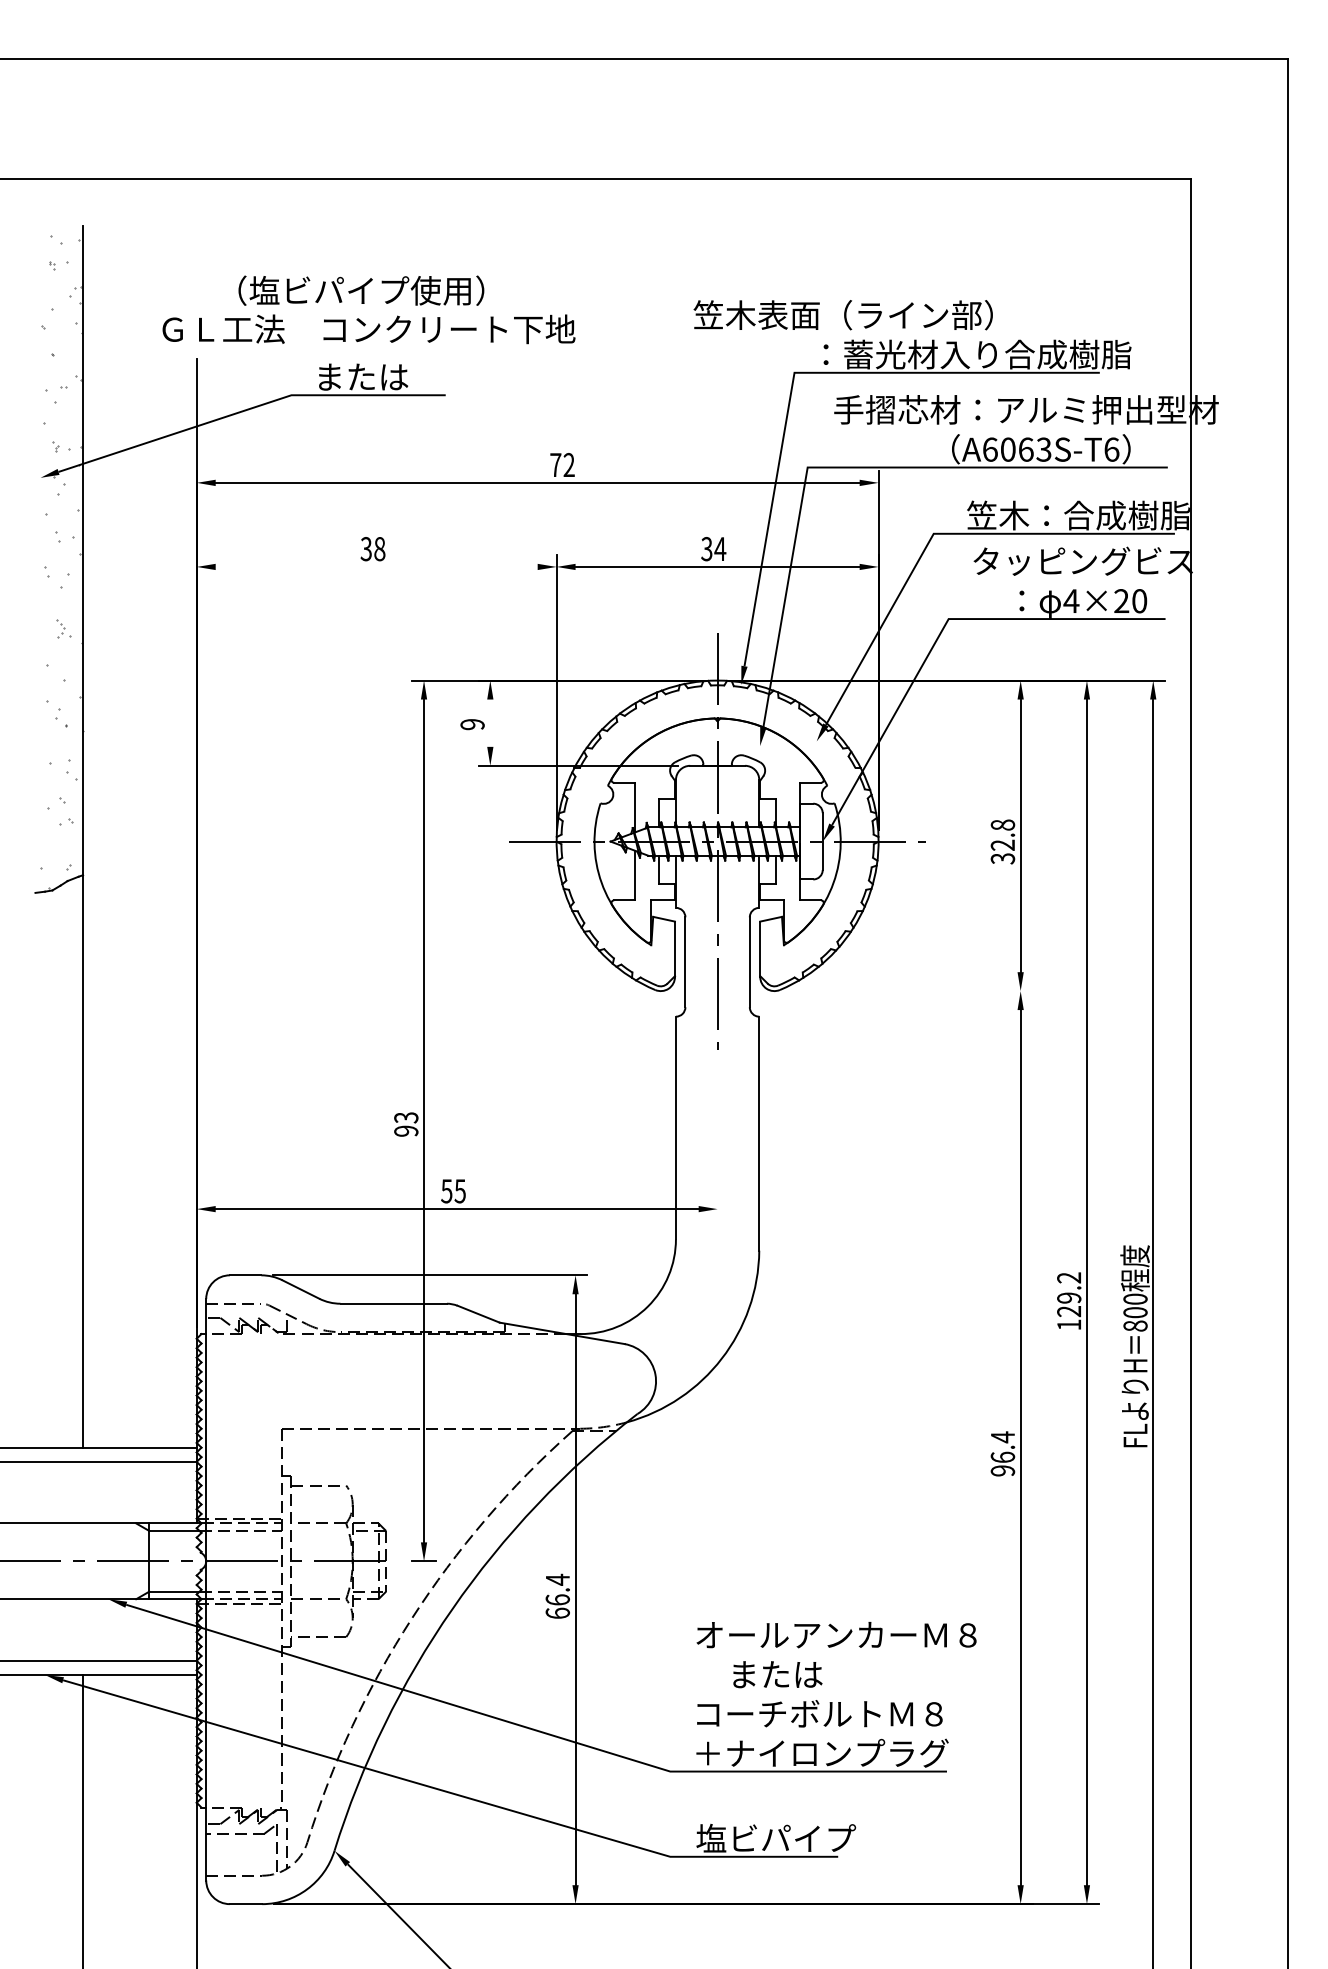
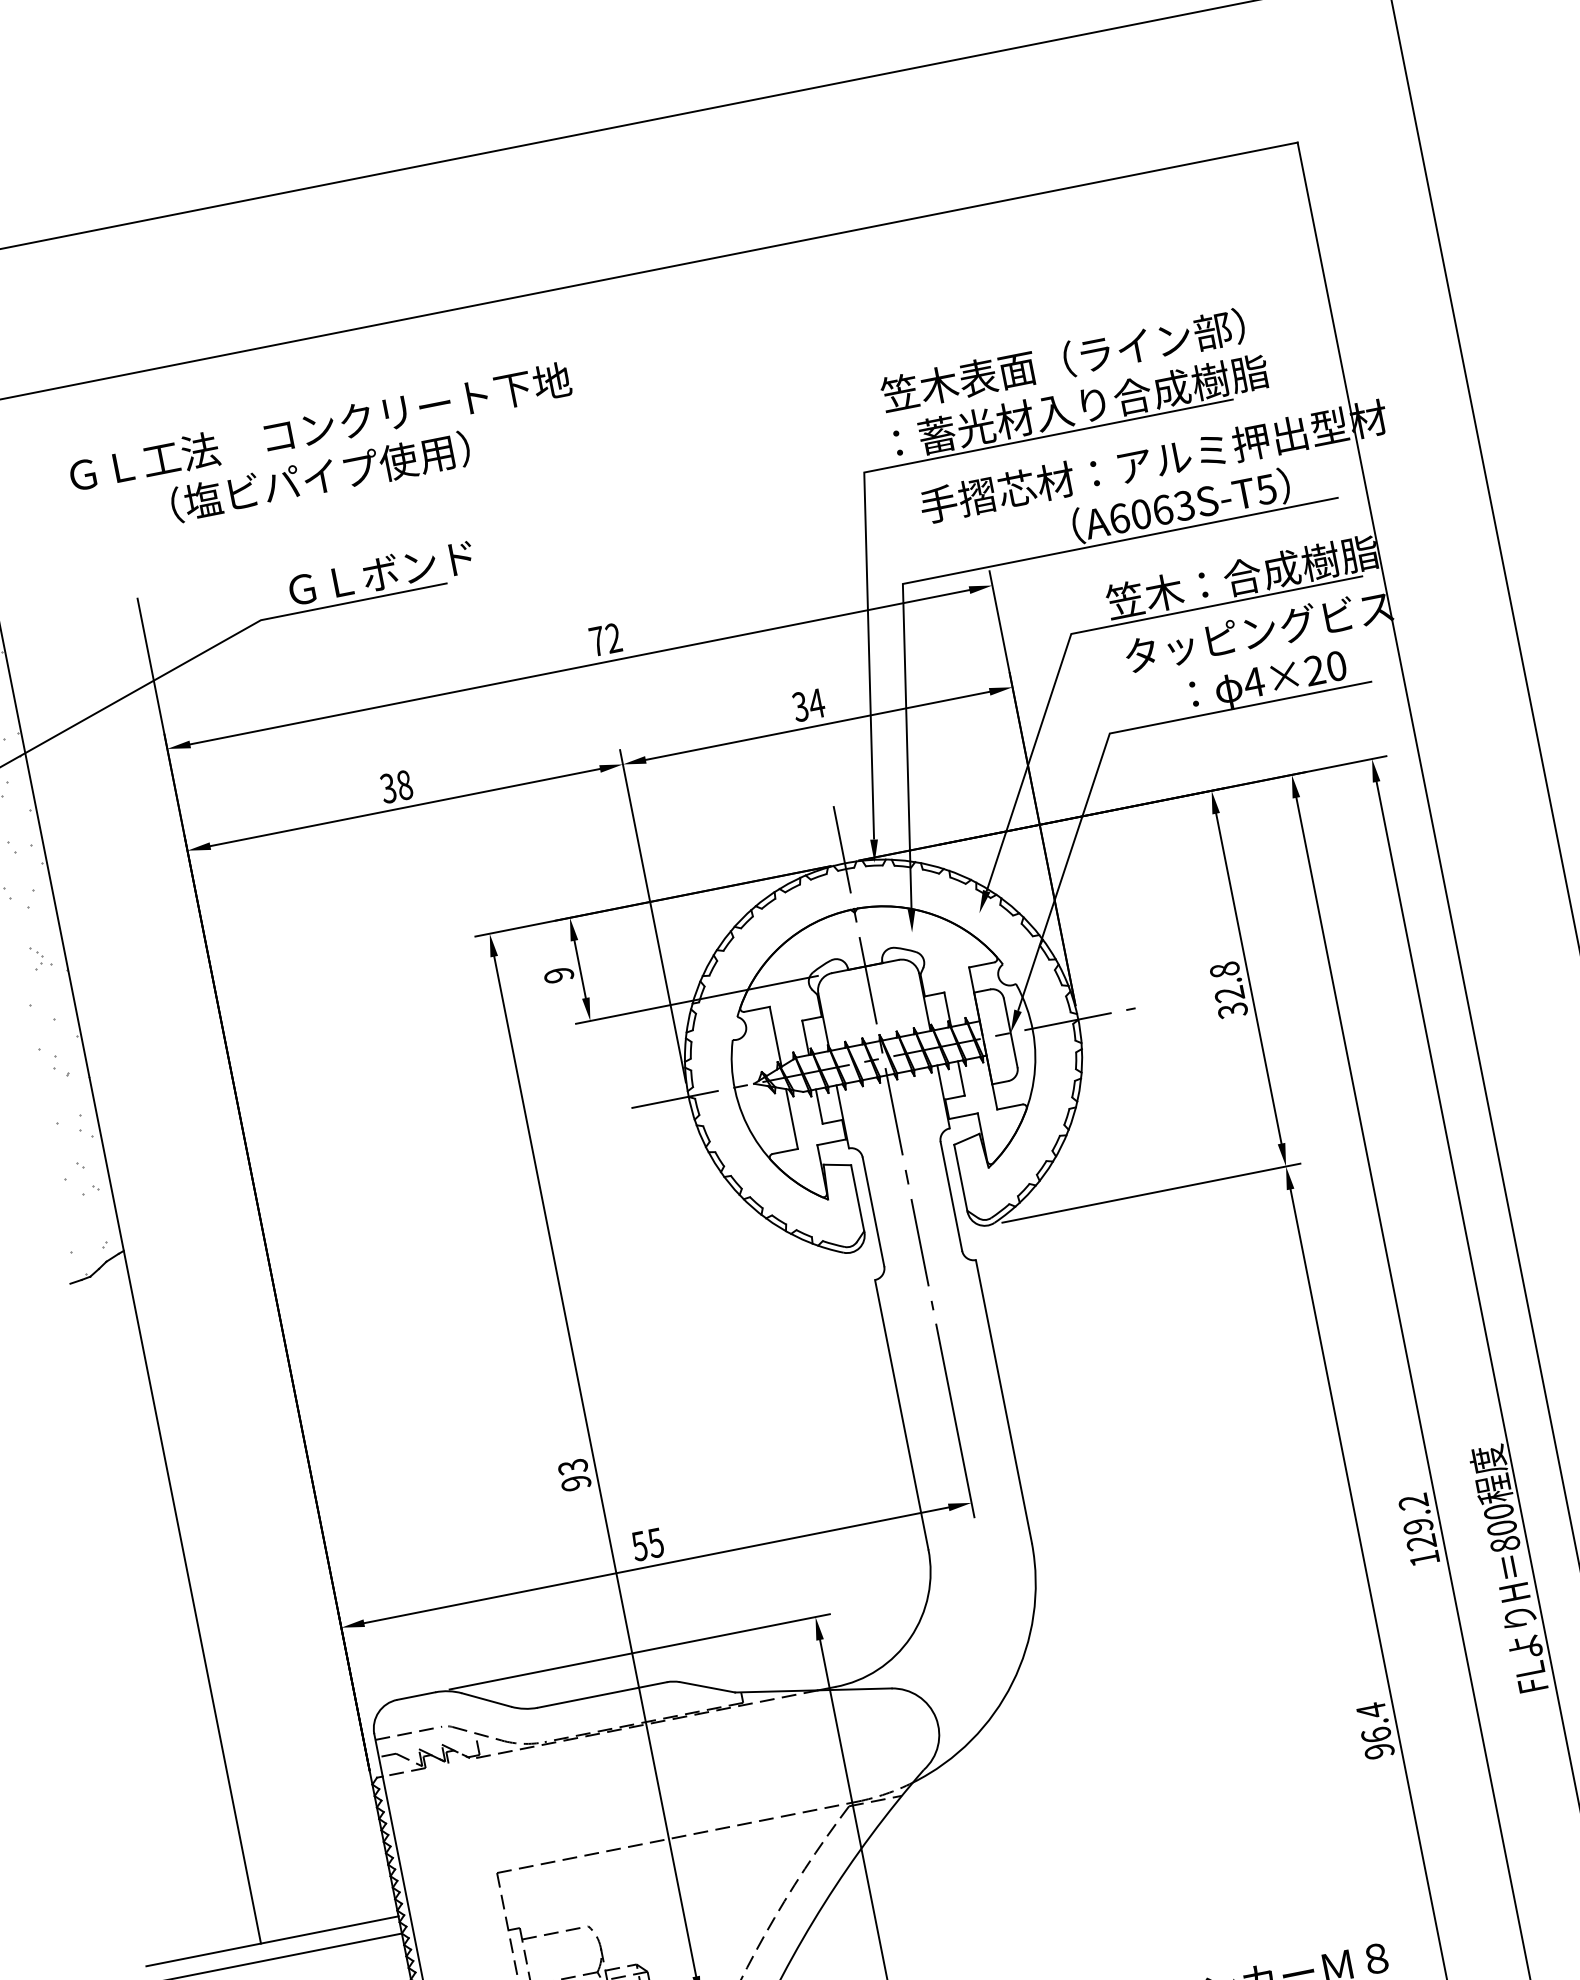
text: (842, 315) -> (1062, 361), moved
text: (368, 329) -> (319, 427), moved
text: (394, 376) -> (381, 572), または -> ＧＬボンド
text: (1111, 449) -> (1266, 489), A6063S-T6 -> A6063S-T5
line: (376, 566) -> (404, 807), added
line: (490, 722) -> (580, 968), added
line: (909, 991) -> (1151, 1193), added
line: (717, 1140) -> (955, 1419), added

